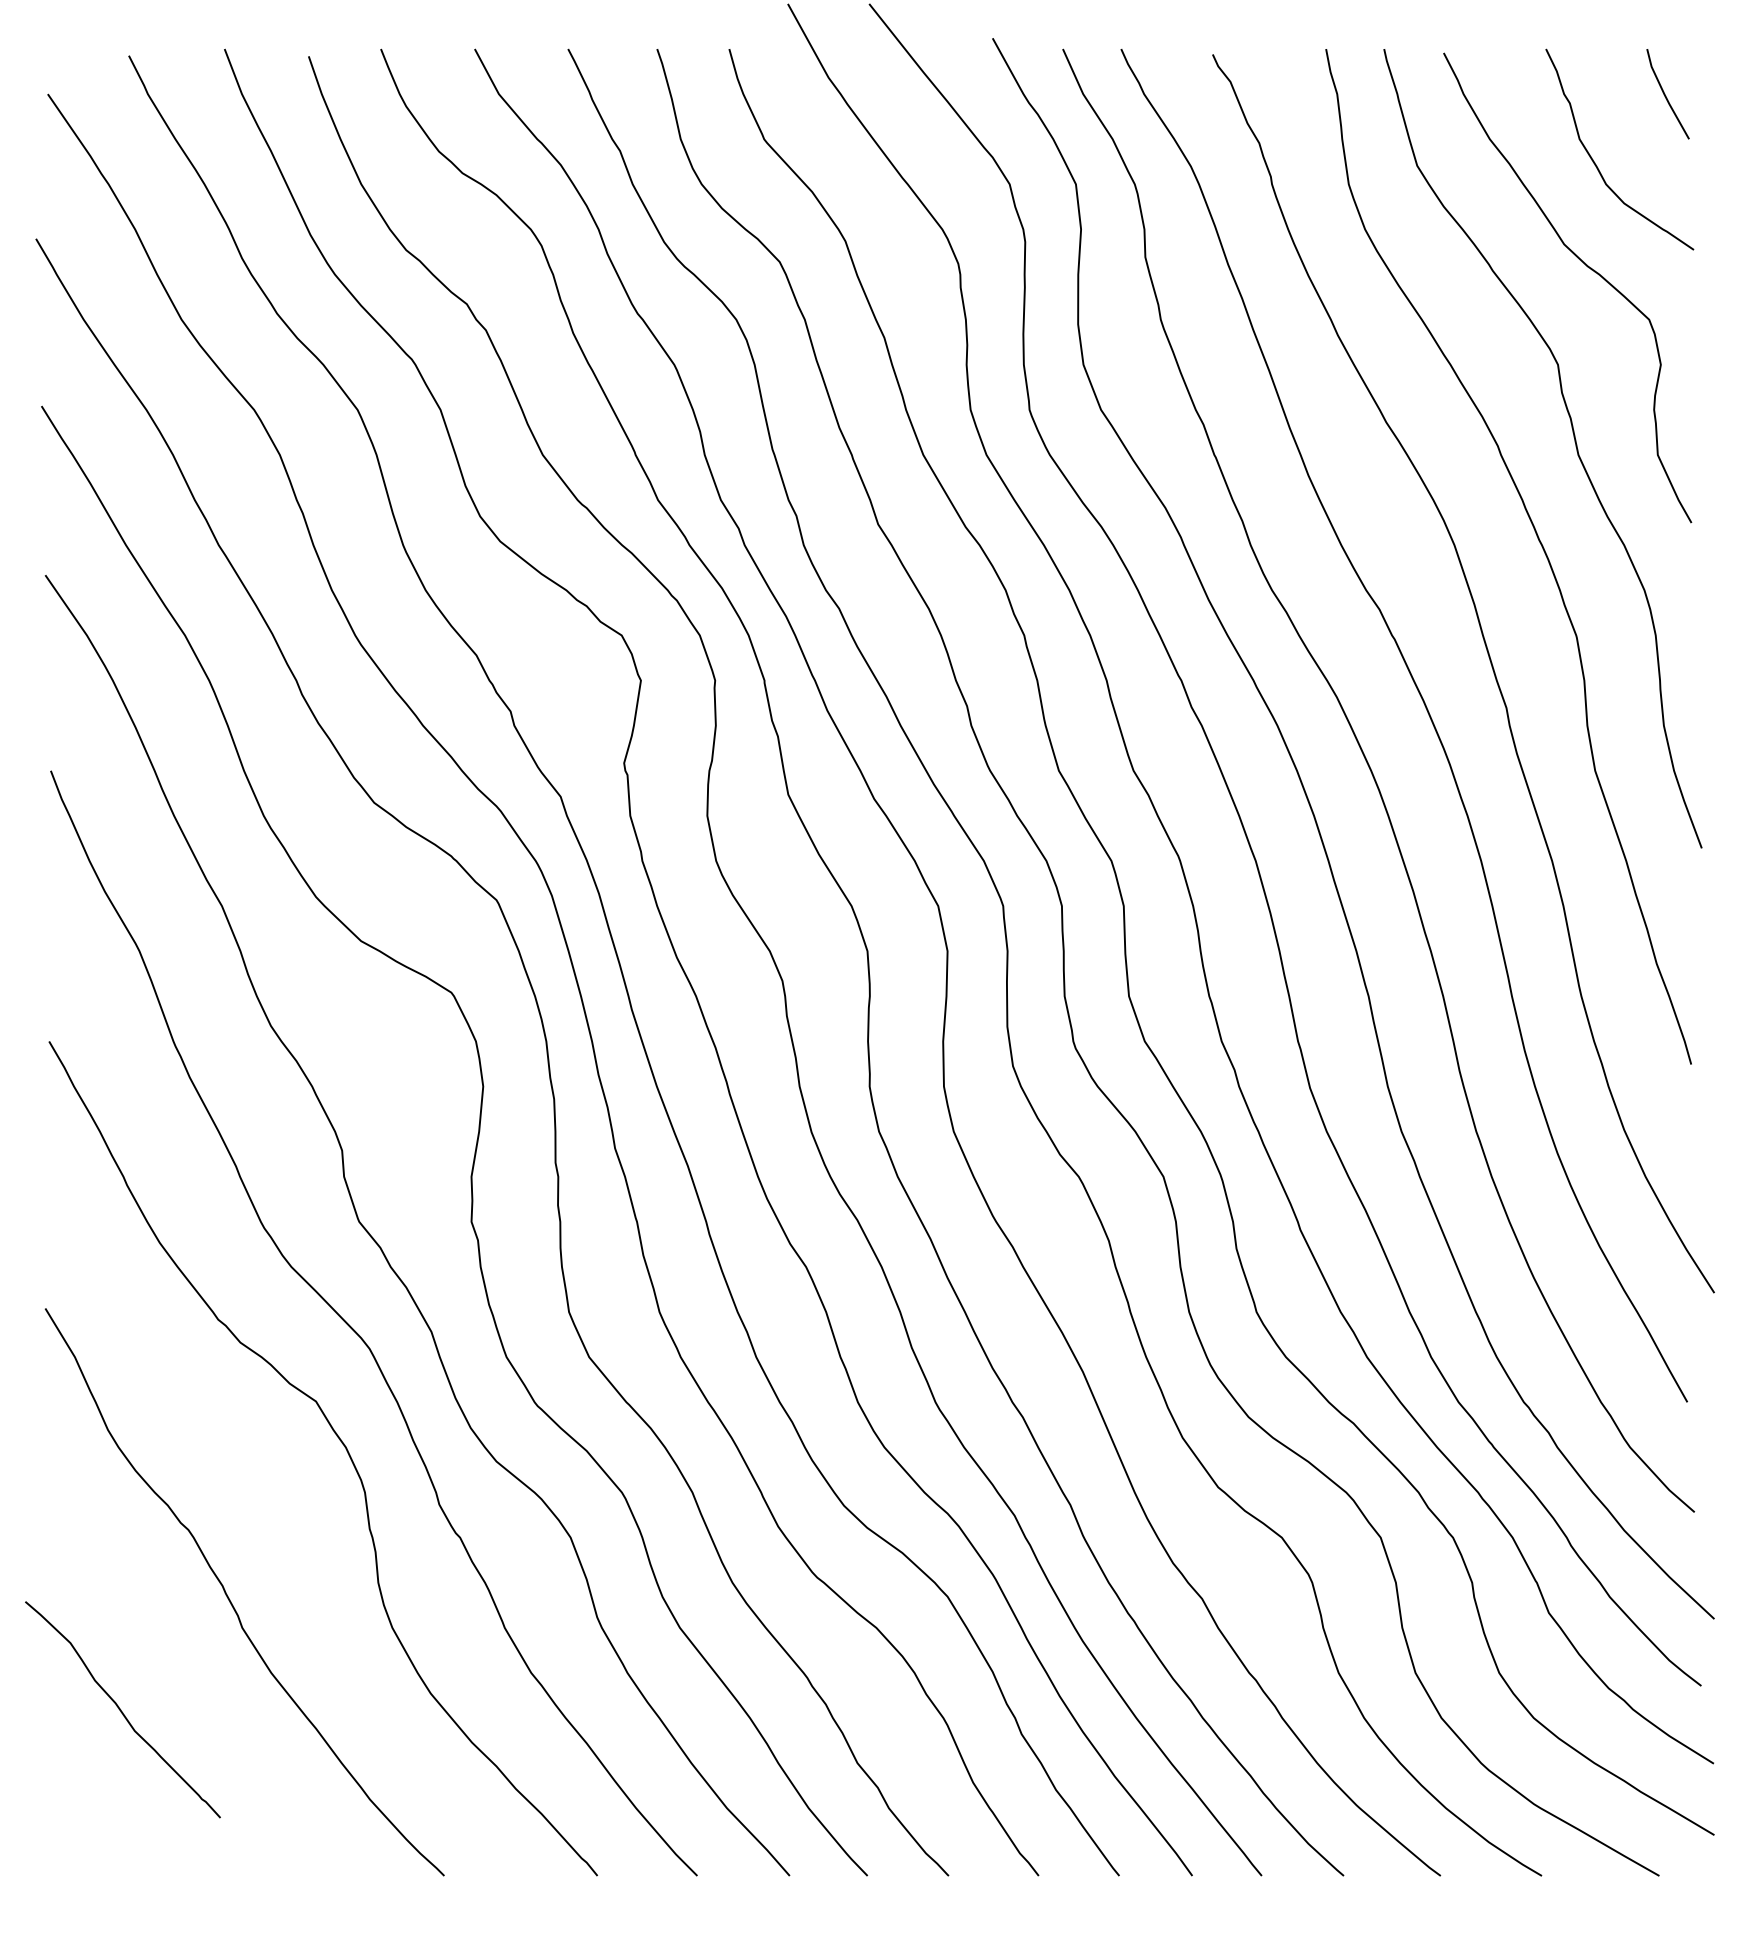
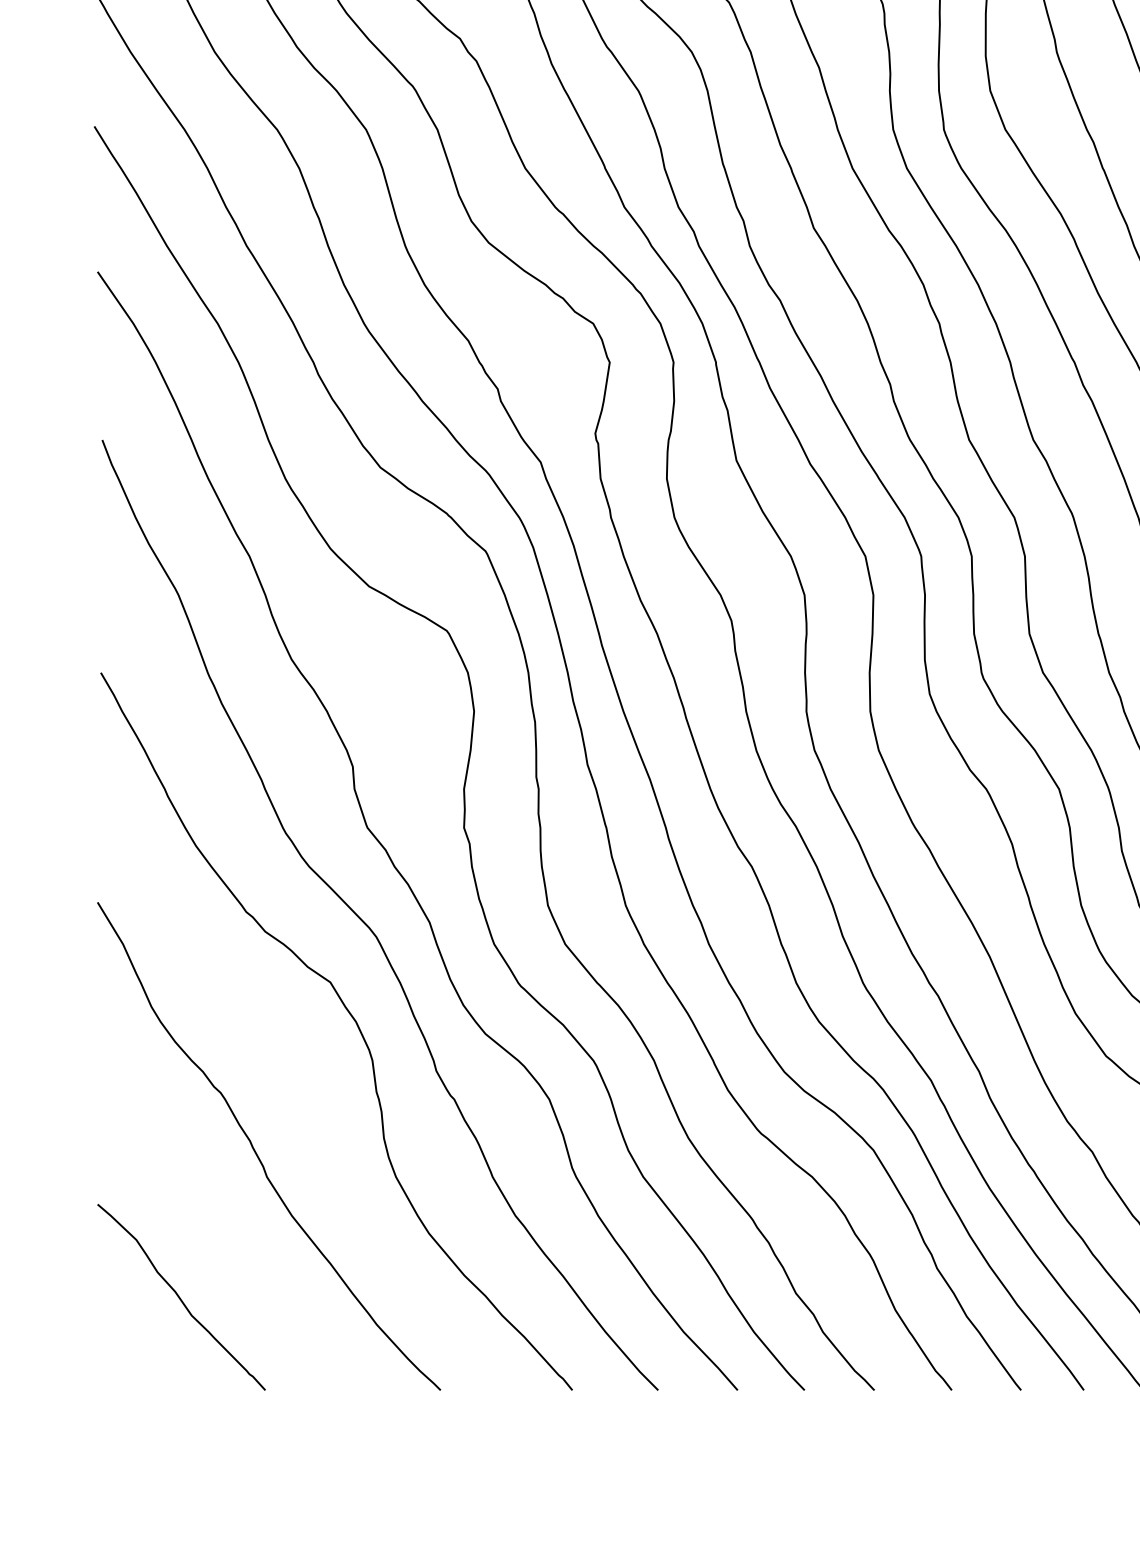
curve: (121, 1709) -> (180, 1297), moved

